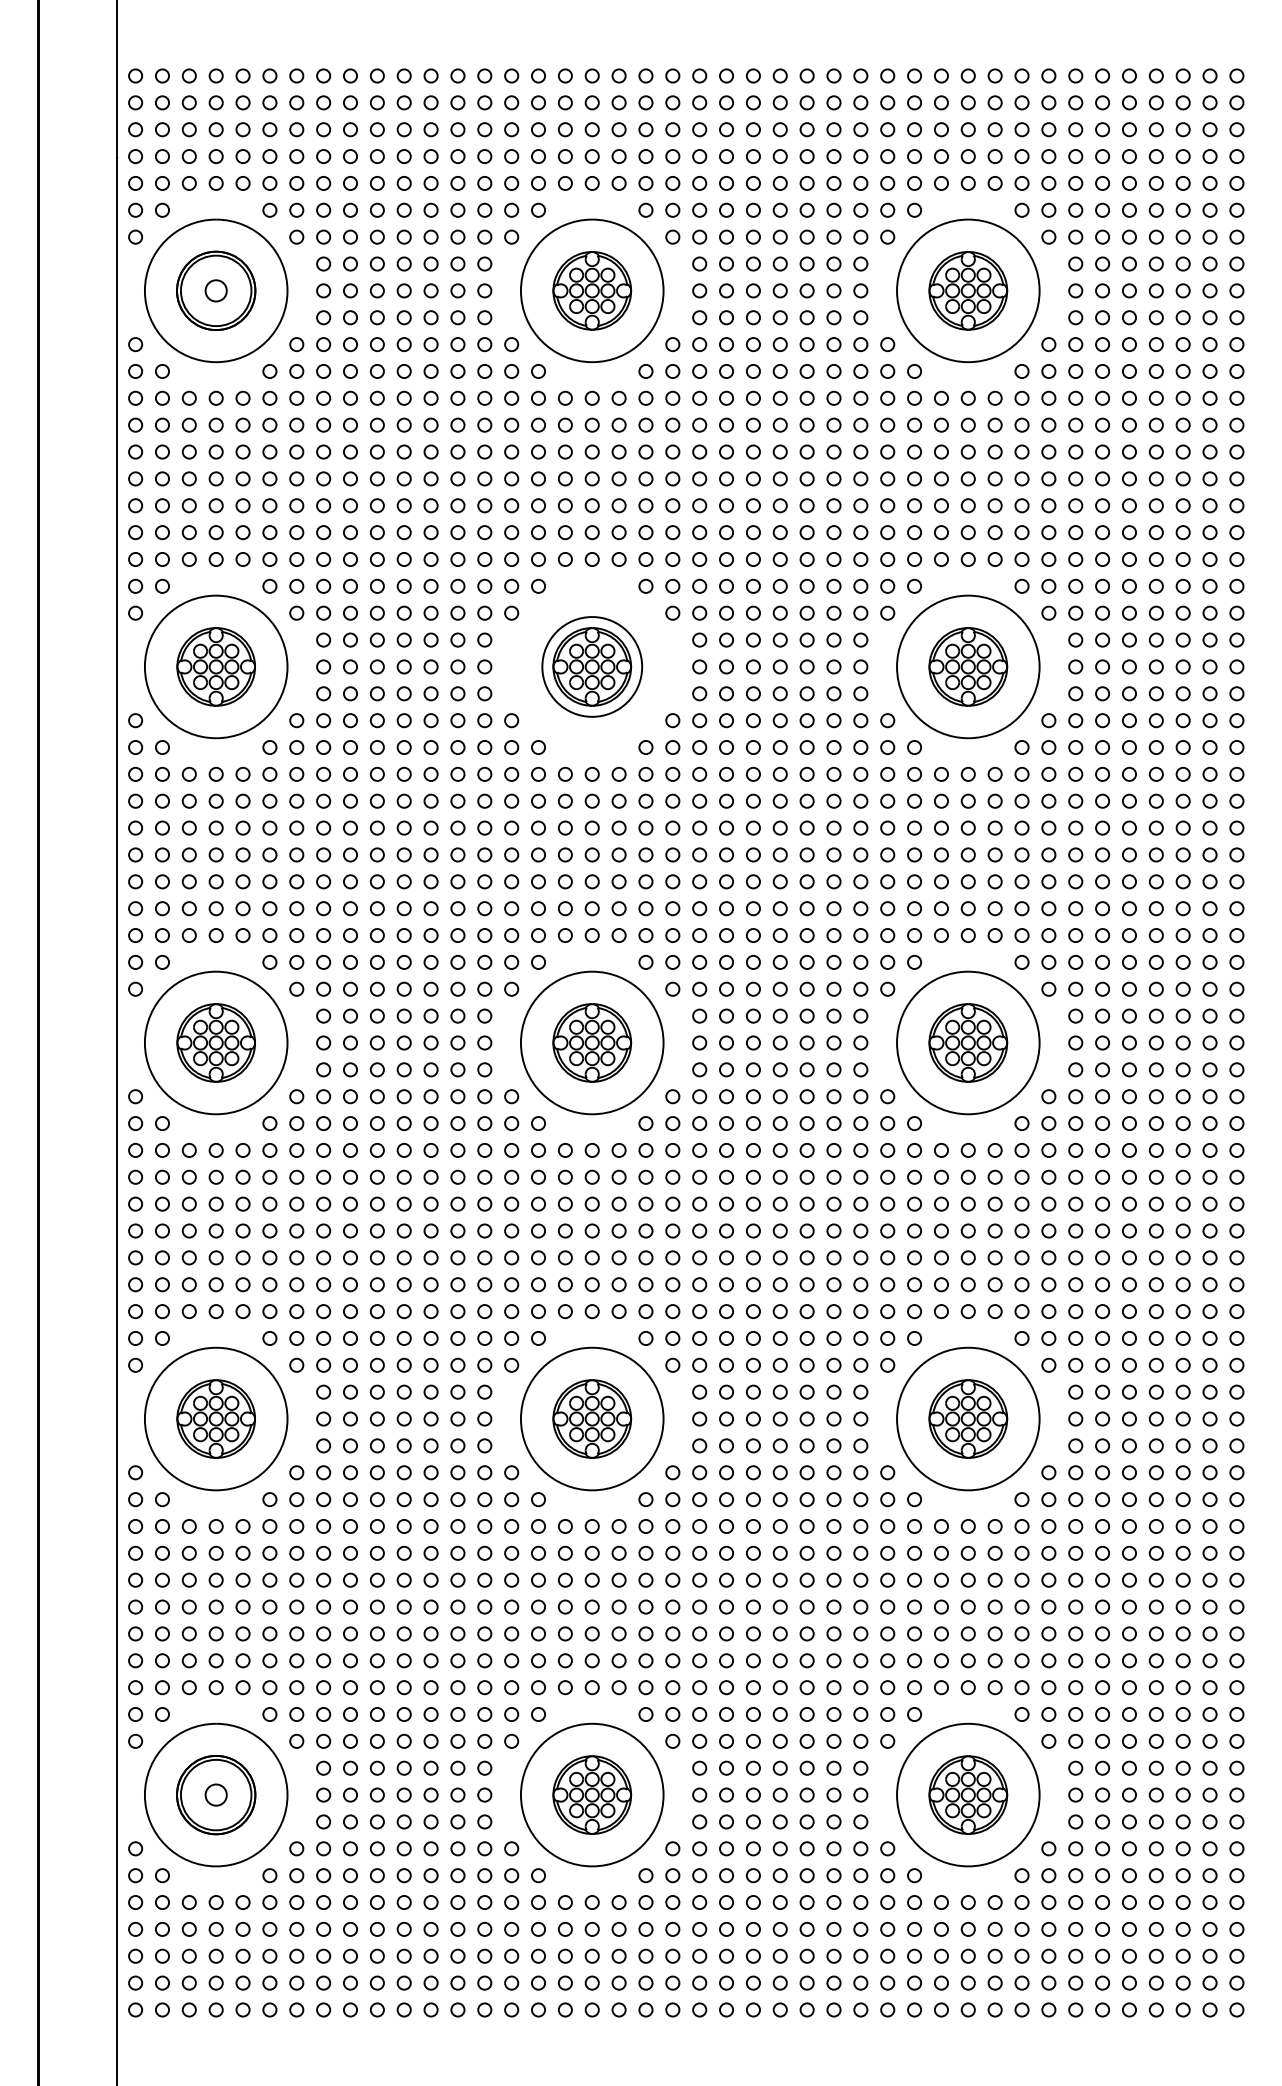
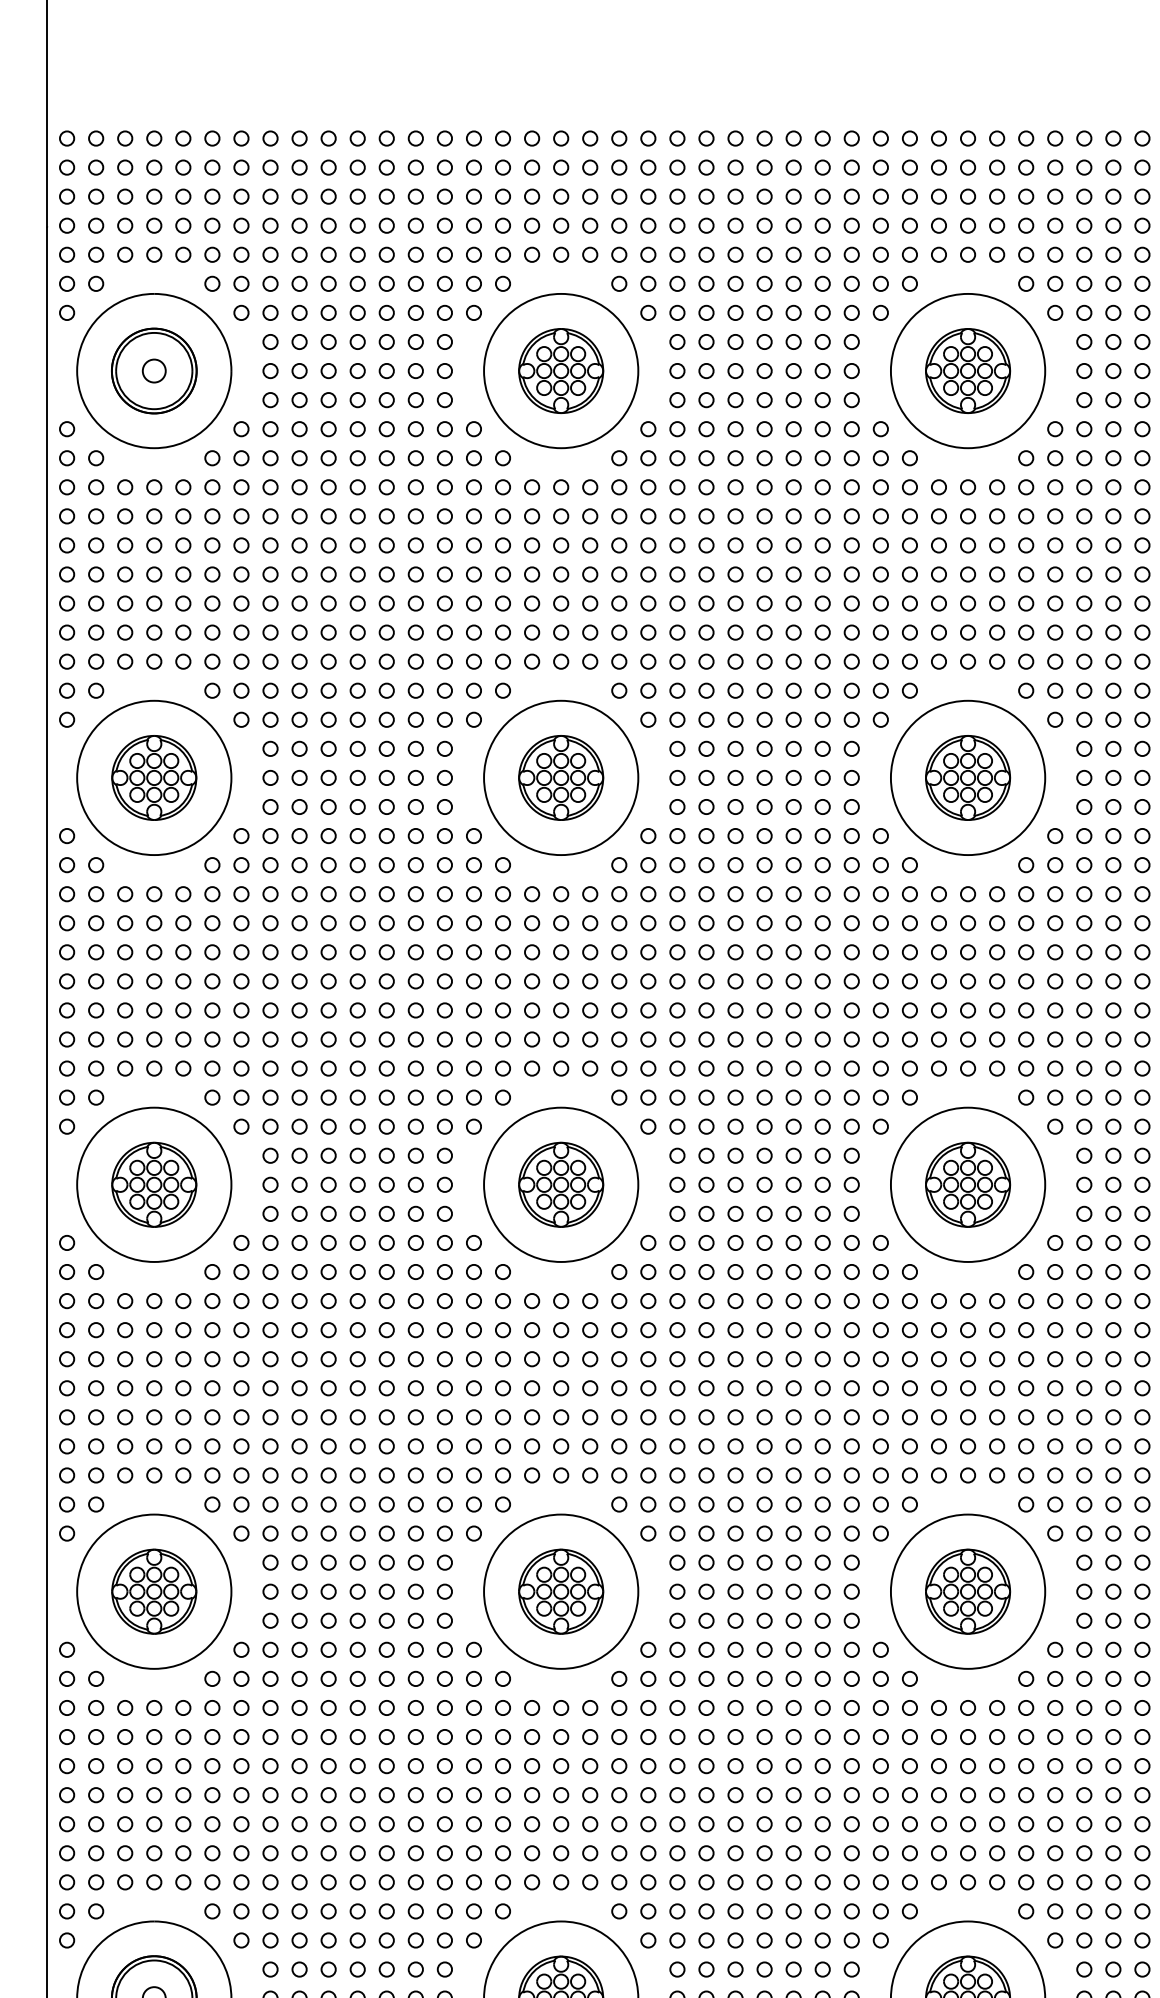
circle: (591, 666) -> (560, 777), size x1.43

